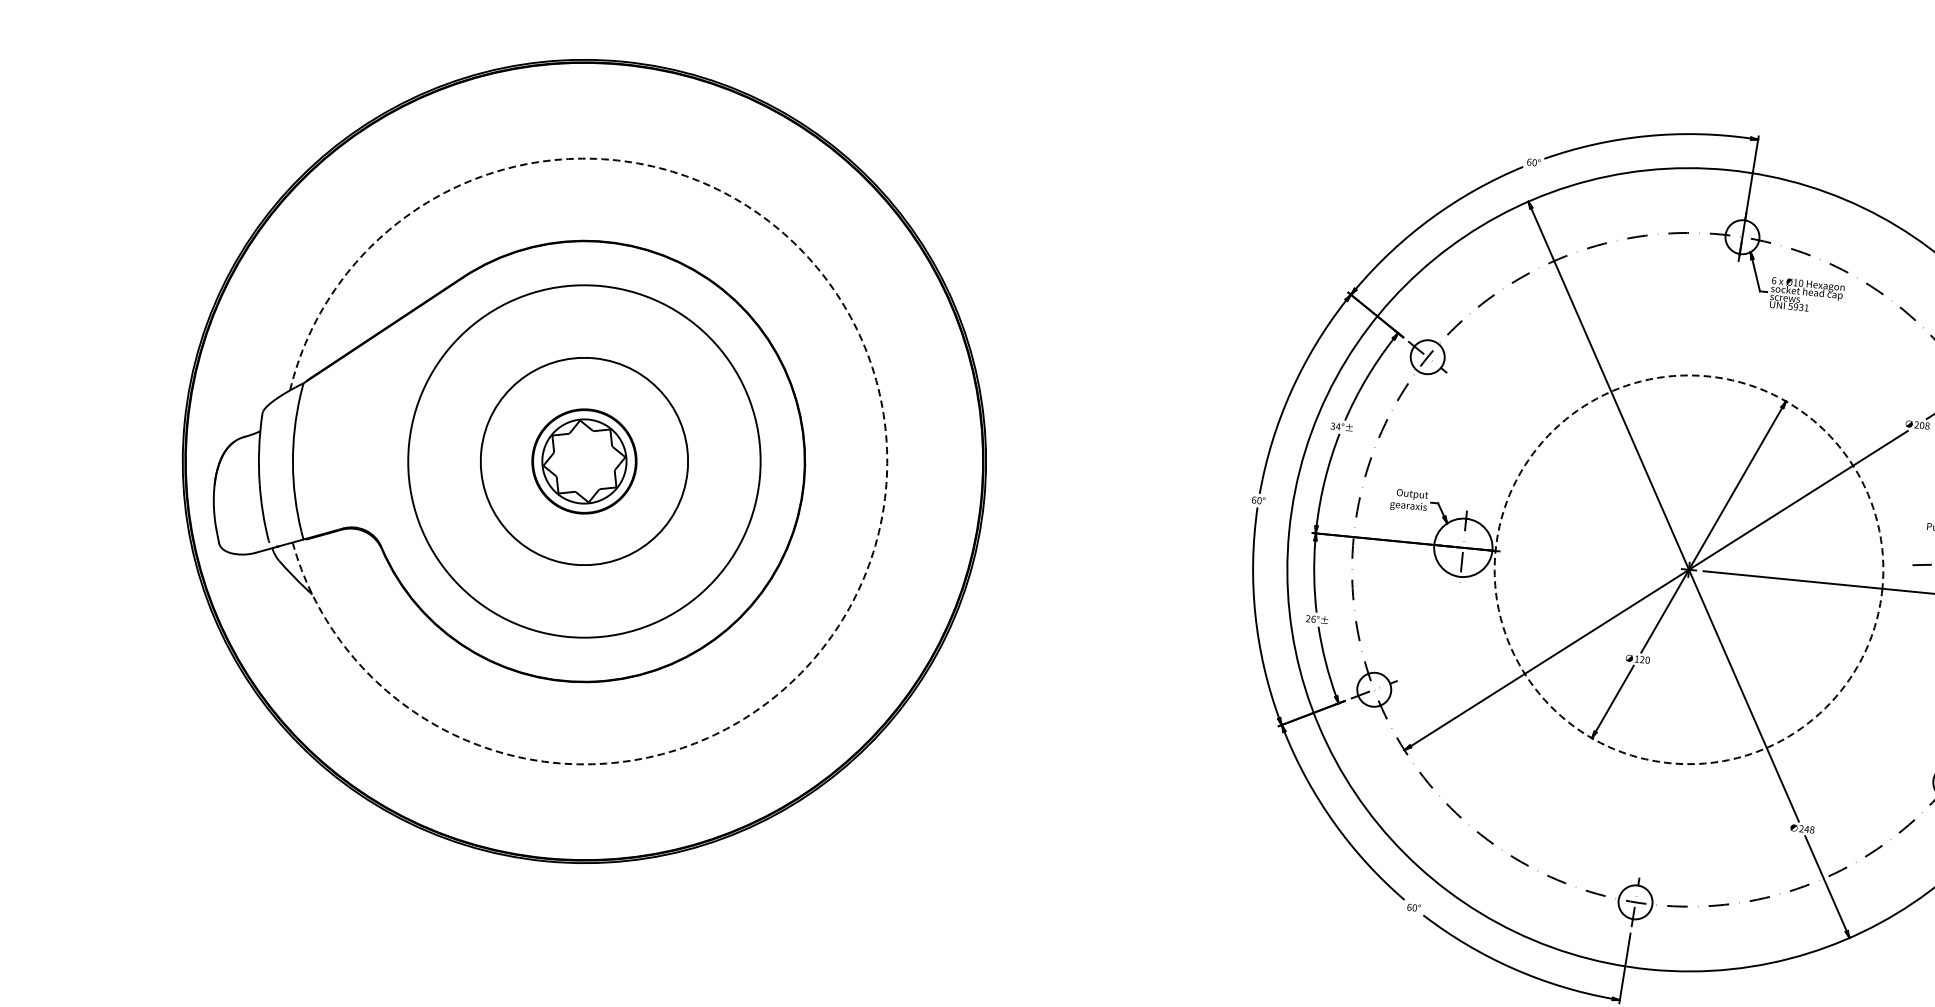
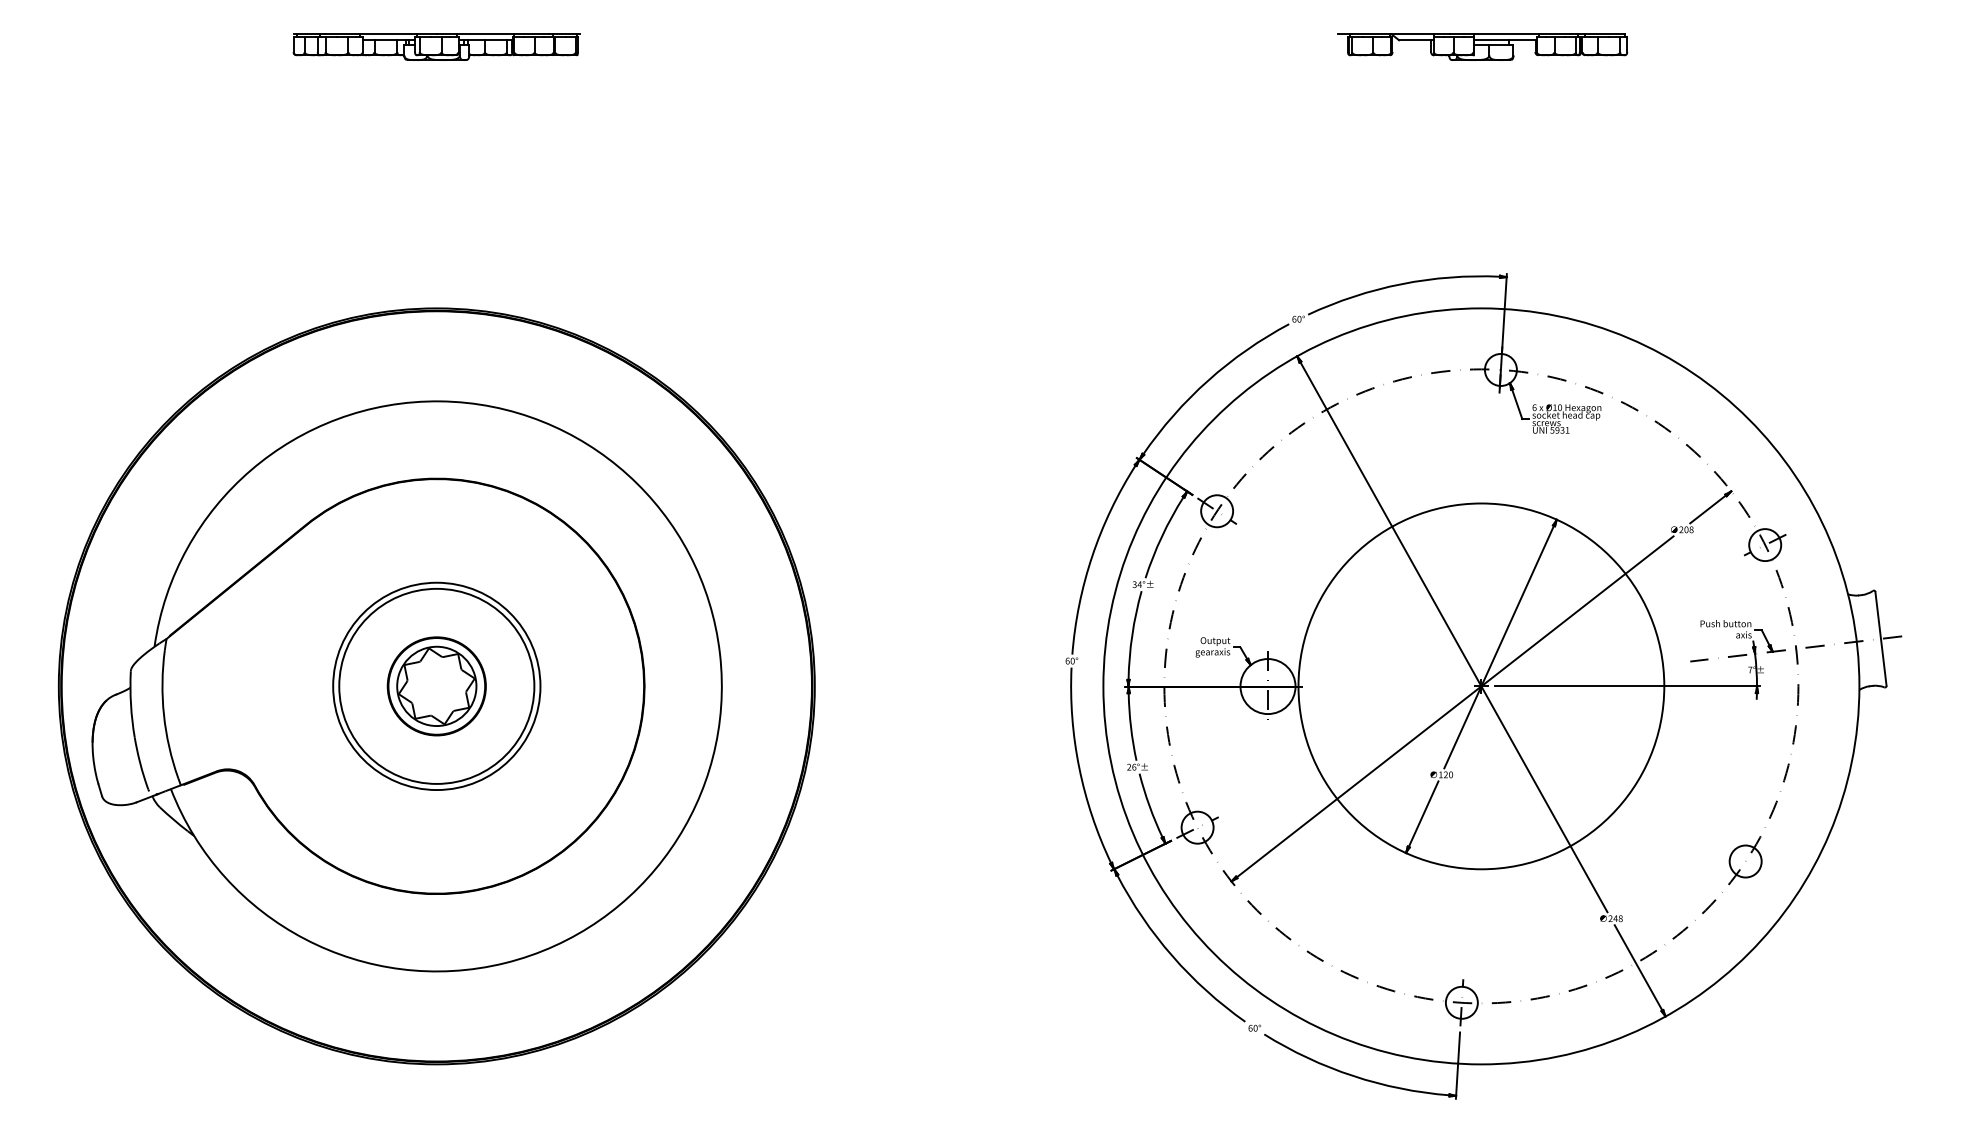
arc: (886, 456) -> (719, 653), dashed -> solid
circle: (584, 461) -> (436, 686), size x0.62
circle: (1689, 569) -> (1481, 686), dashed -> solid

